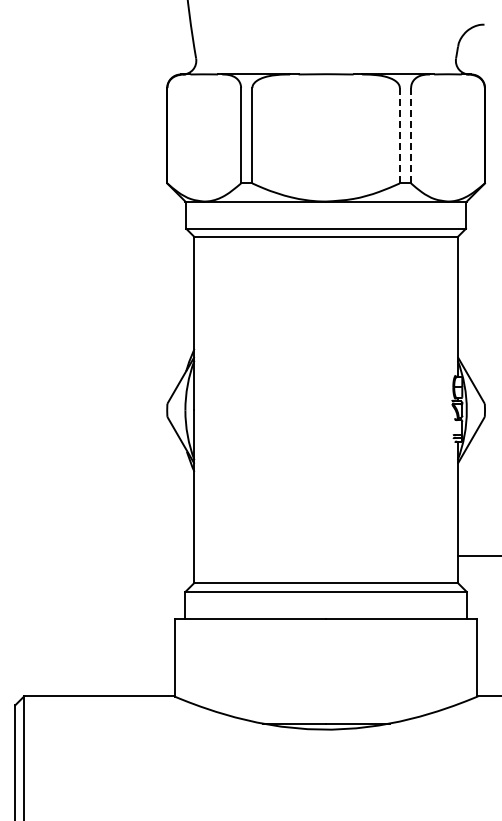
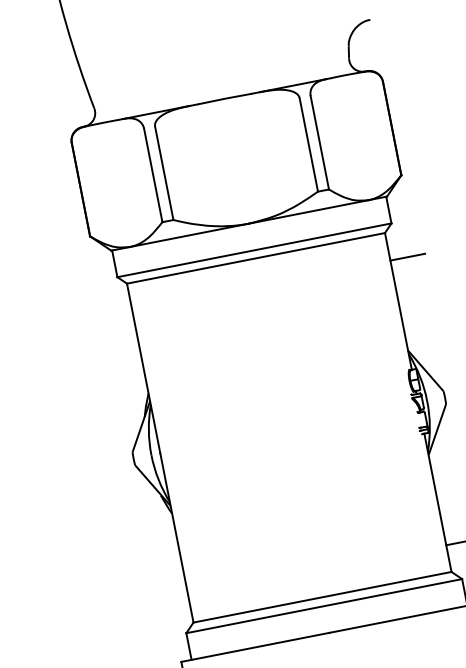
line: (399, 135) -> (308, 144), dashed -> solid
line: (411, 135) -> (320, 142), dashed -> solid
line: (475, 265) -> (407, 257), added

